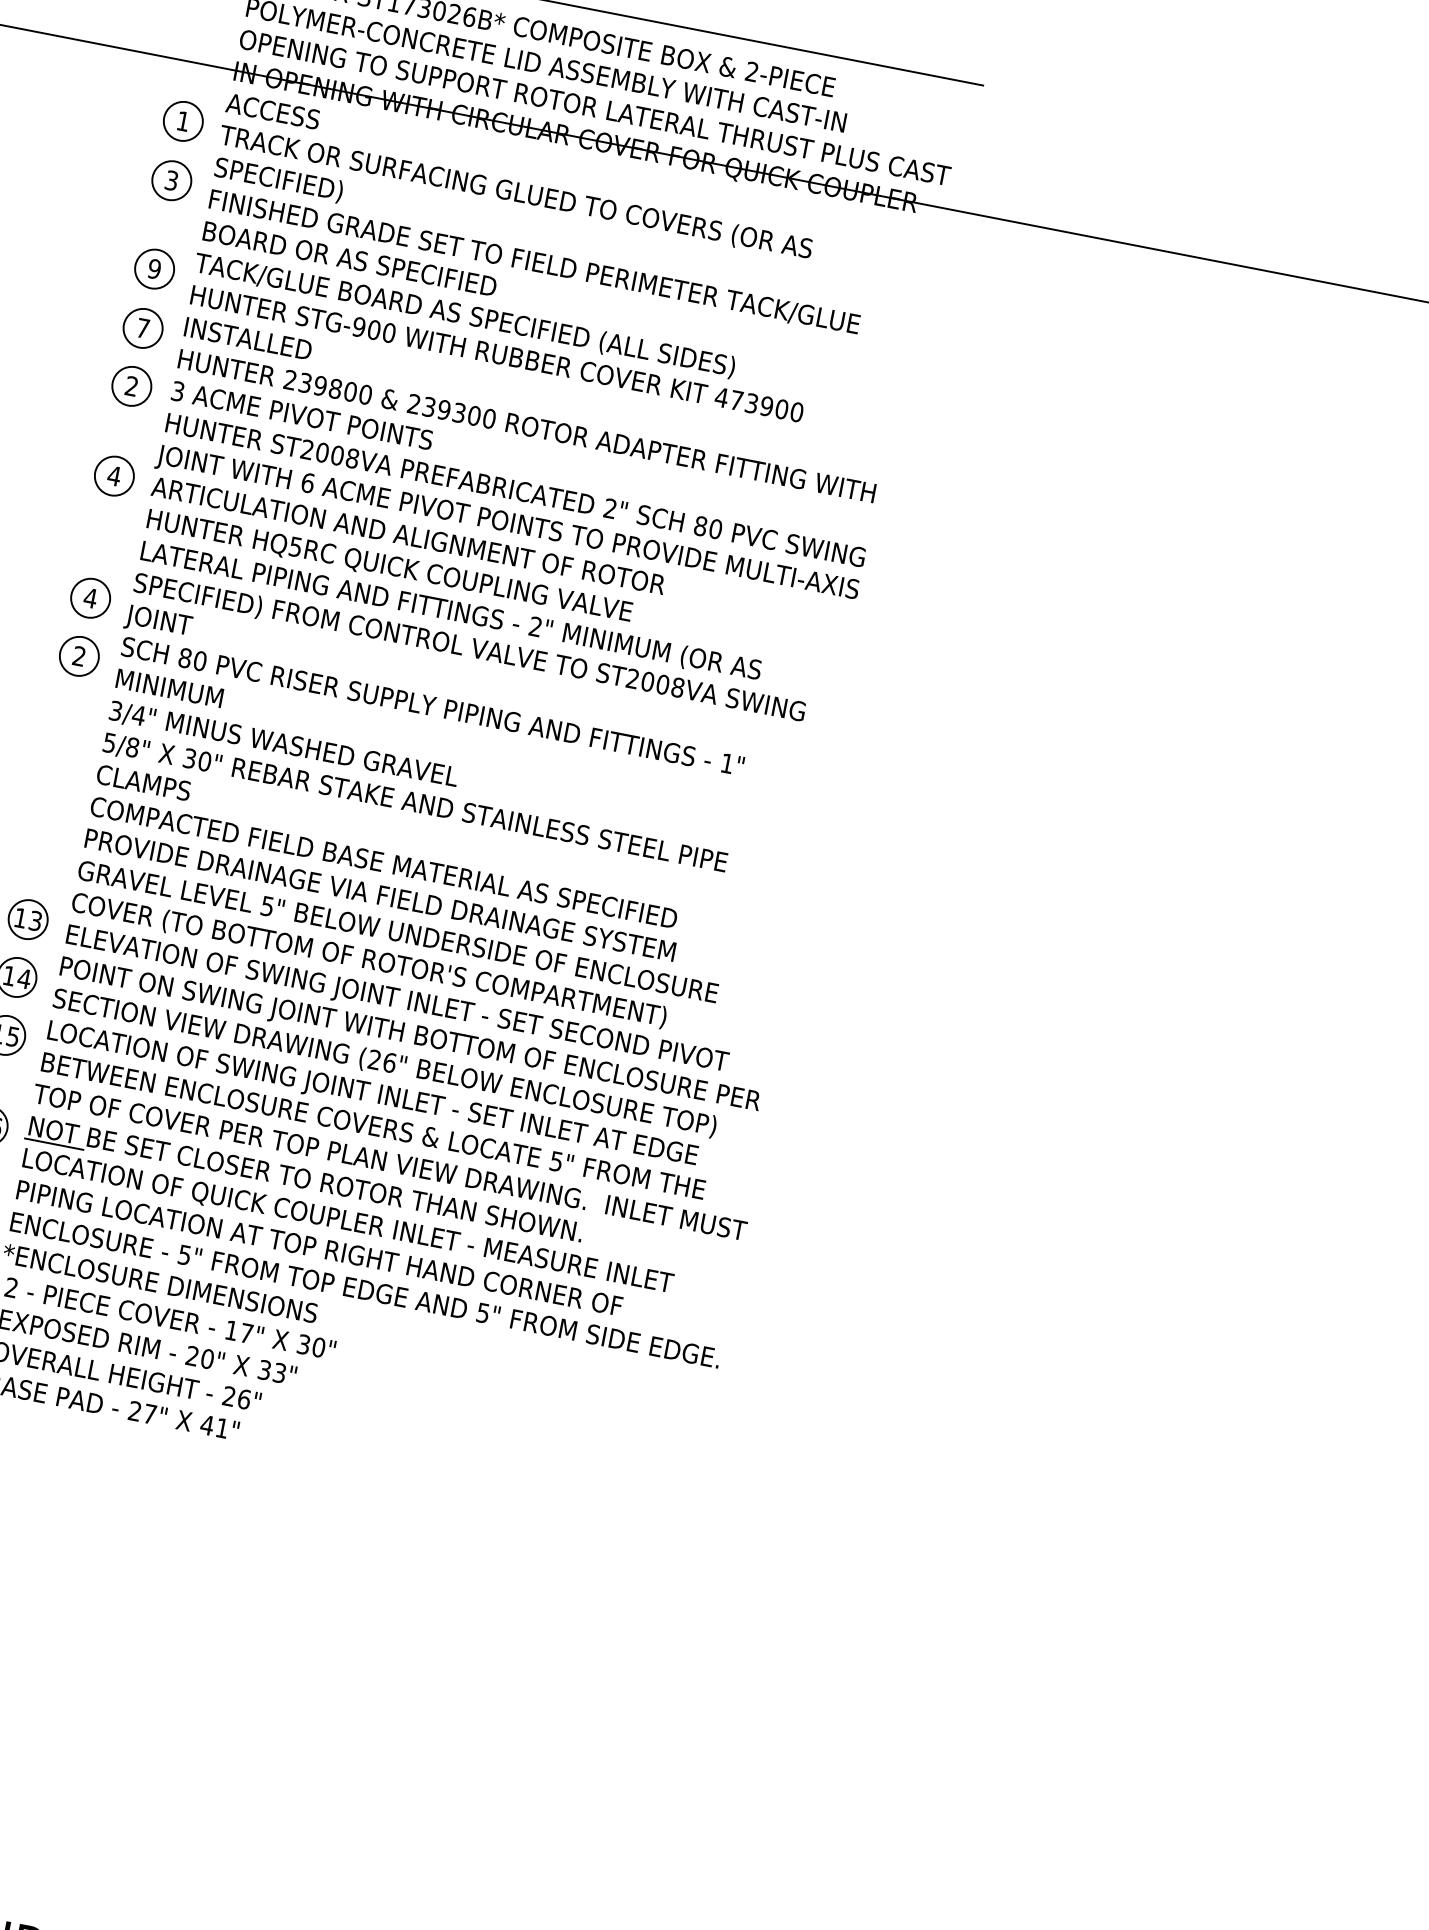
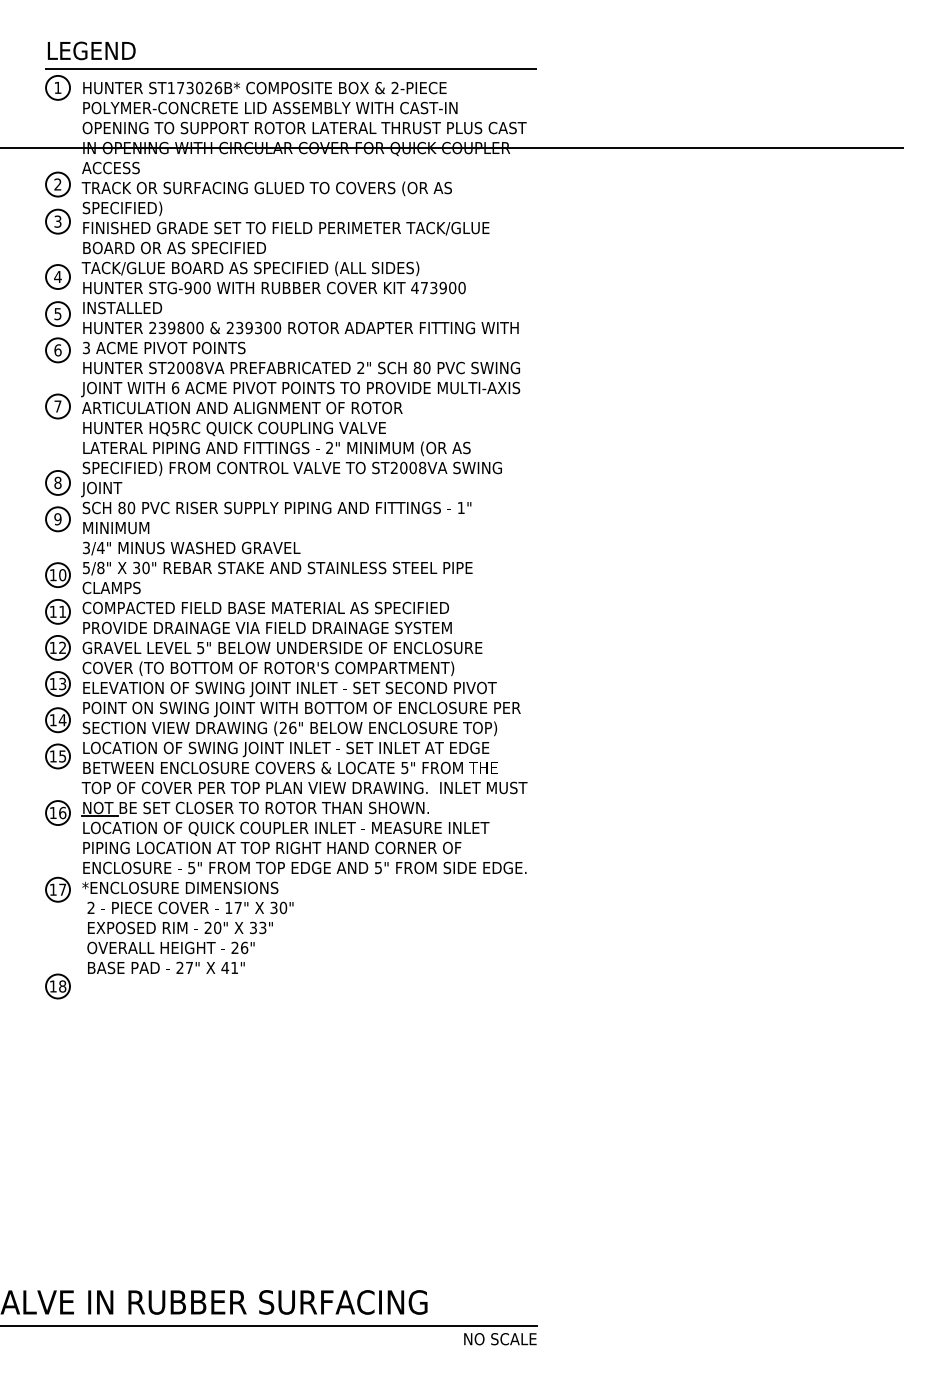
text: (182, 121) -> (57, 184), 1 -> 2
text: (153, 268) -> (57, 276), 9 -> 4
text: (142, 328) -> (57, 314), 7 -> 5
text: (130, 386) -> (57, 350), 2 -> 6
text: (113, 475) -> (57, 406), 4 -> 7
text: (89, 597) -> (57, 482), 4 -> 8
text: (78, 656) -> (57, 519), 2 -> 9
part: (61, 744) -> (57, 574), added
part: (49, 803) -> (57, 611), added
part: (38, 861) -> (57, 647), added

